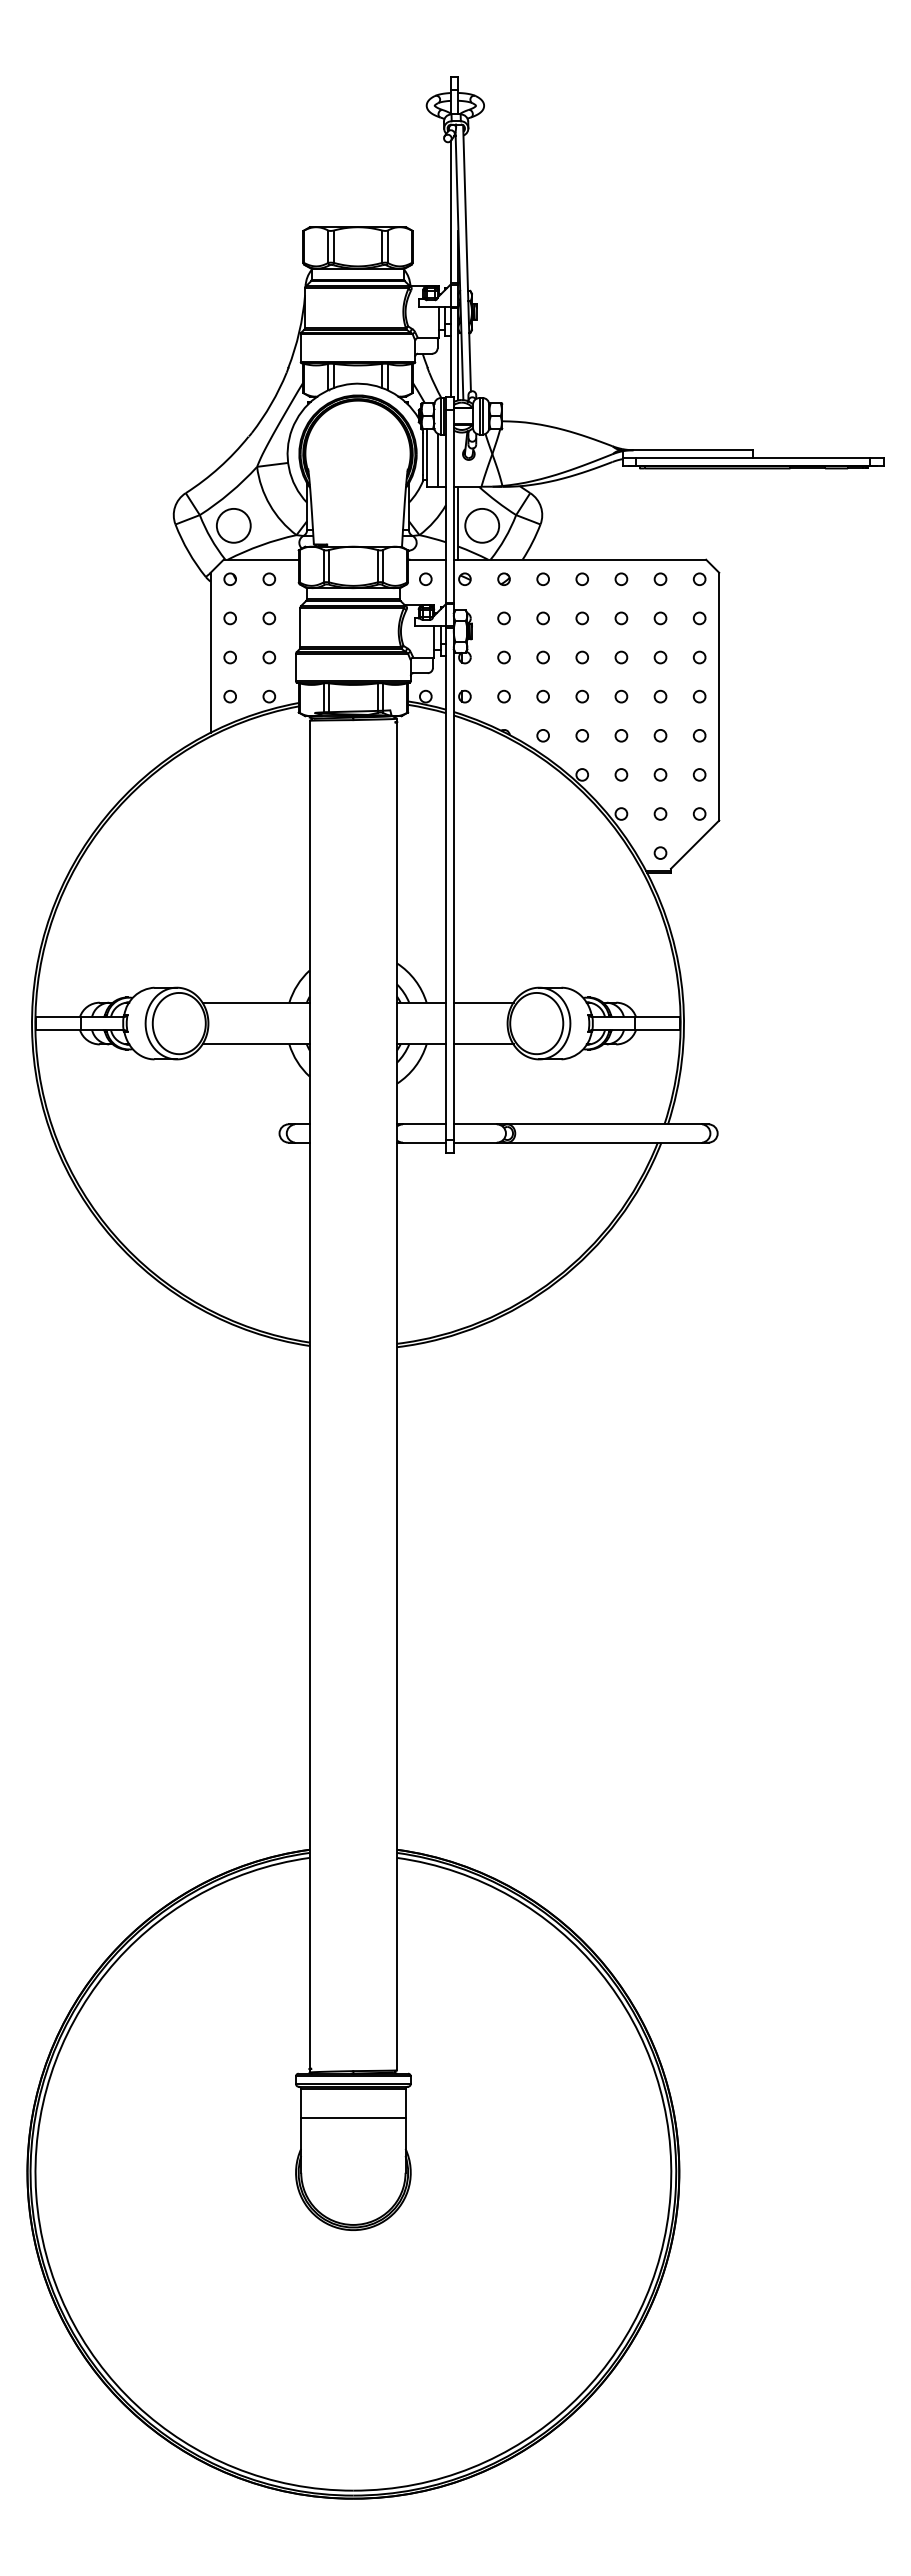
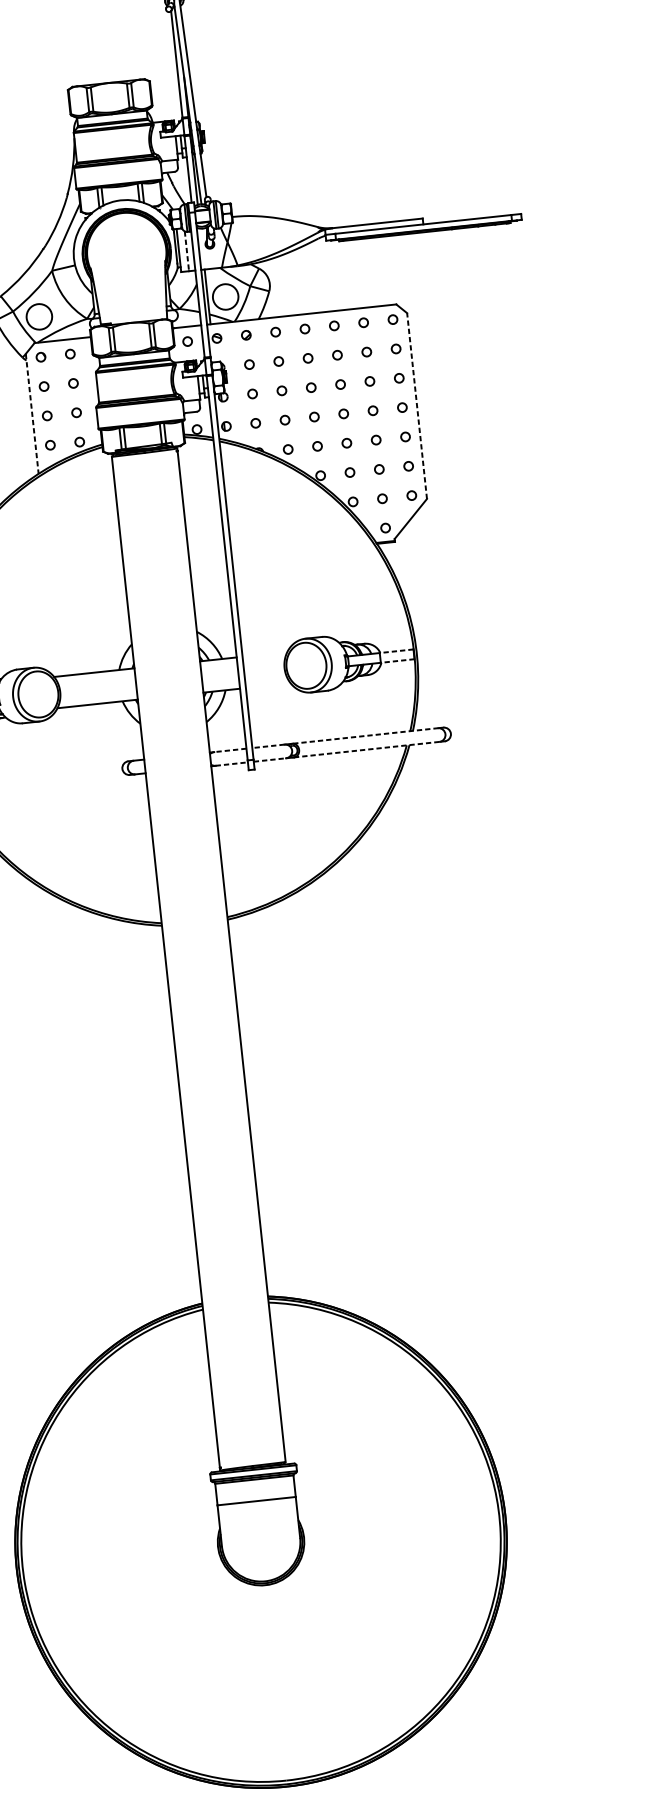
line: (437, 460) -> (186, 251), solid -> dashed
line: (210, 652) -> (32, 413), solid -> dashed
line: (719, 696) -> (417, 405), solid -> dashed
line: (483, 1002) -> (264, 654), removed
line: (657, 1017) -> (396, 651), solid -> dashed
line: (657, 1030) -> (397, 661), solid -> dashed
line: (483, 1044) -> (268, 685), removed
line: (424, 1124) -> (230, 750), solid -> dashed
line: (475, 1124) -> (268, 746), solid -> dashed
line: (604, 1124) -> (365, 736), solid -> dashed
line: (424, 1142) -> (231, 763), solid -> dashed
line: (475, 1142) -> (270, 759), solid -> dashed
line: (605, 1142) -> (367, 749), solid -> dashed

